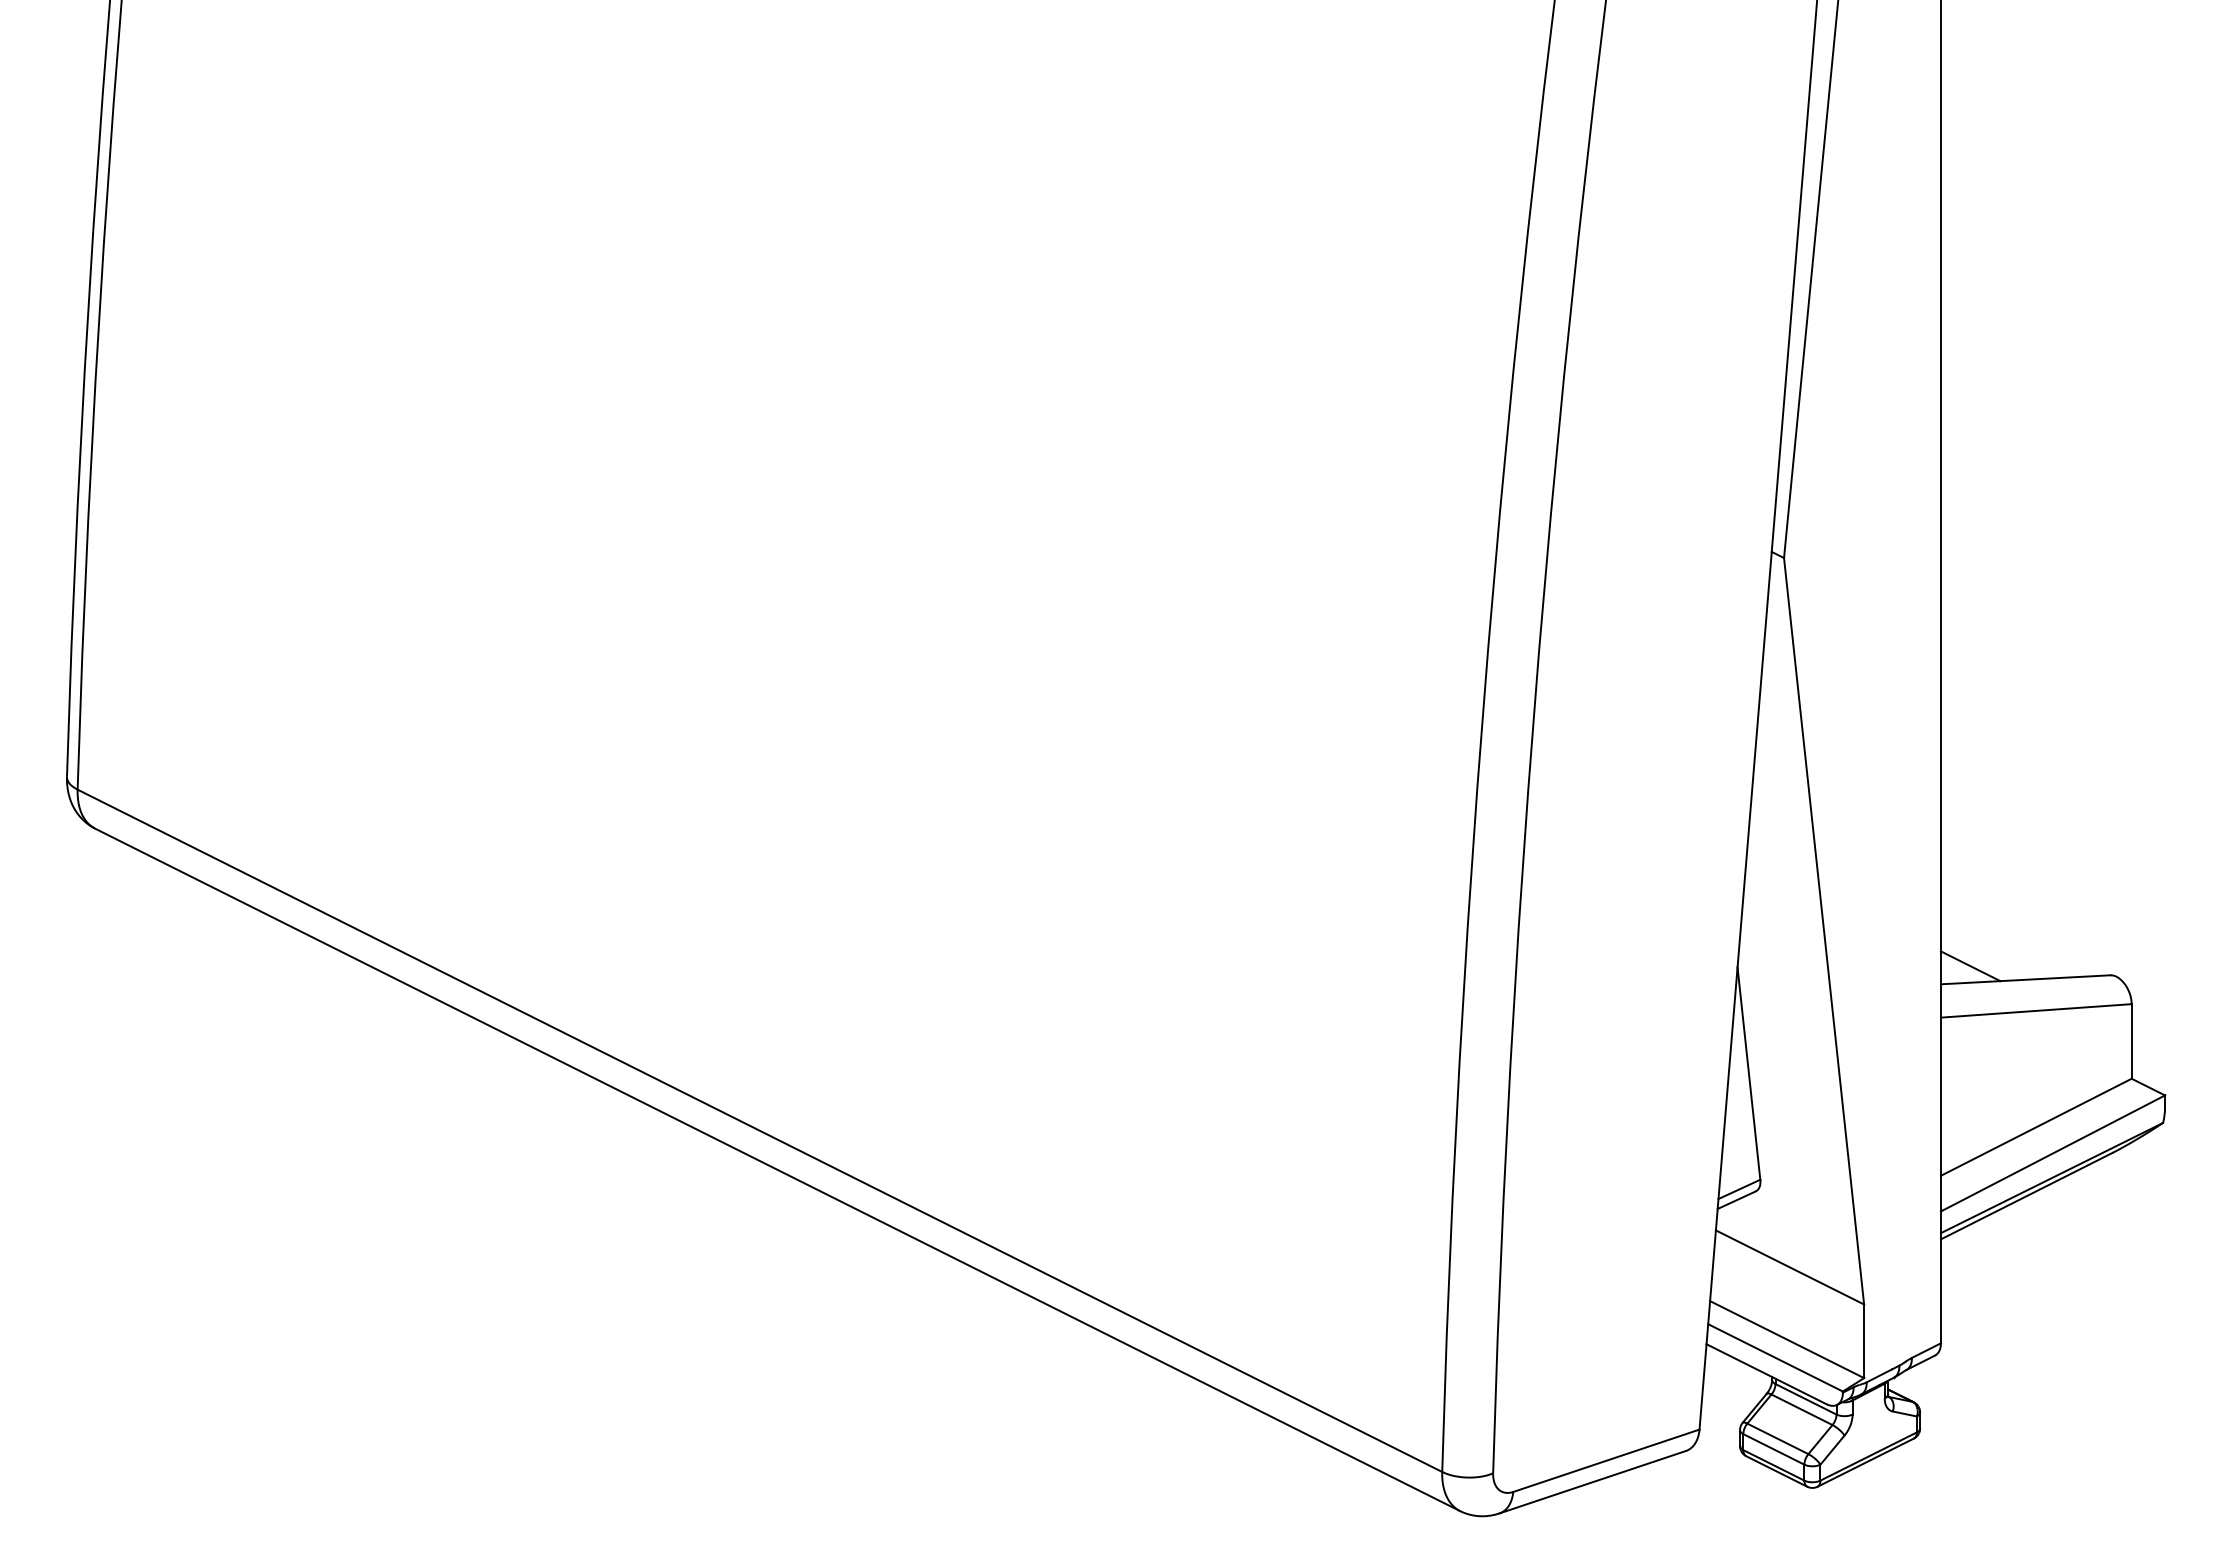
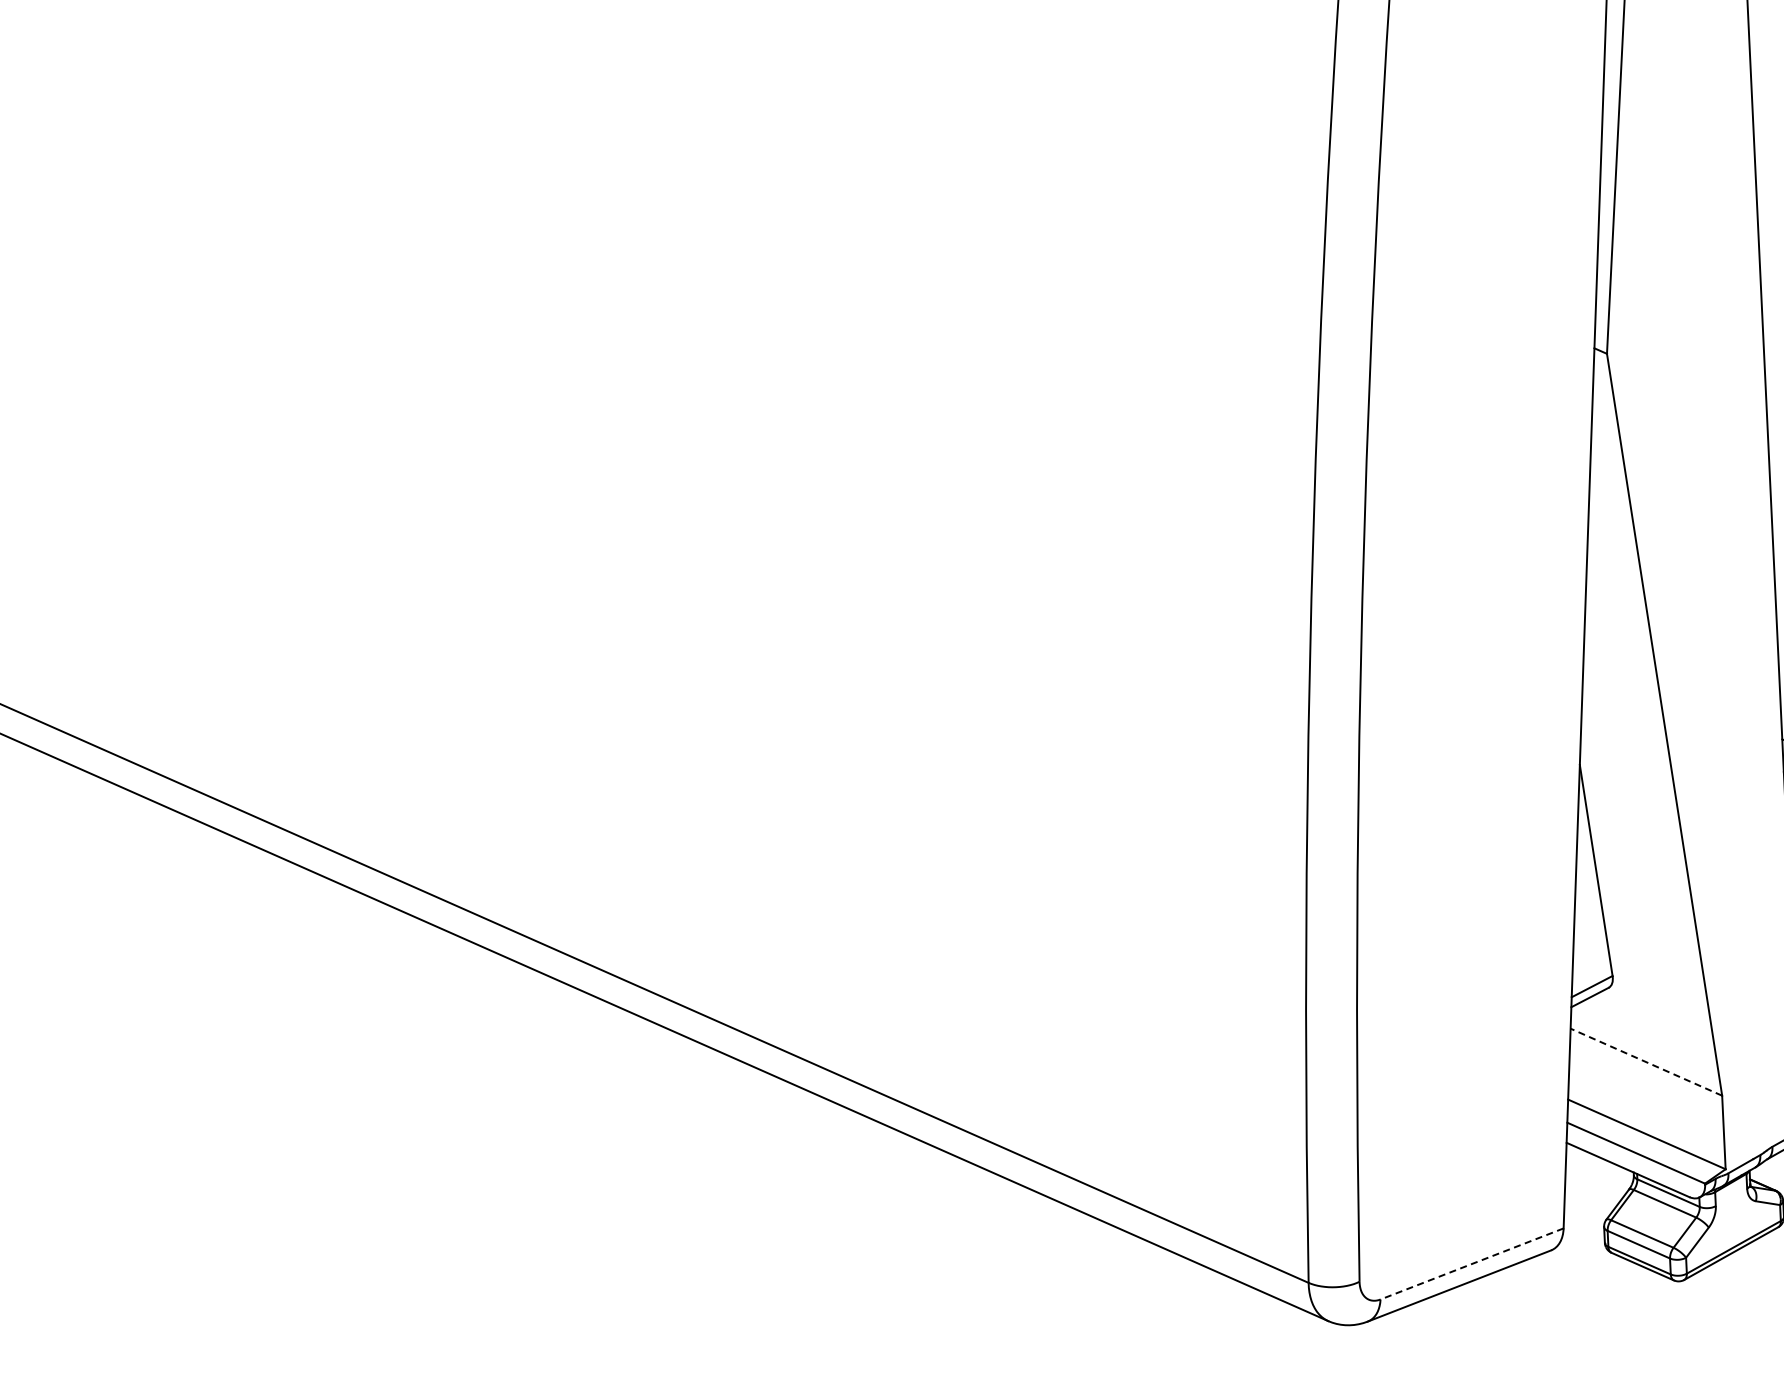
line: (1790, 1267) -> (1646, 1062), solid -> dashed
line: (1605, 1460) -> (1471, 1263), solid -> dashed

